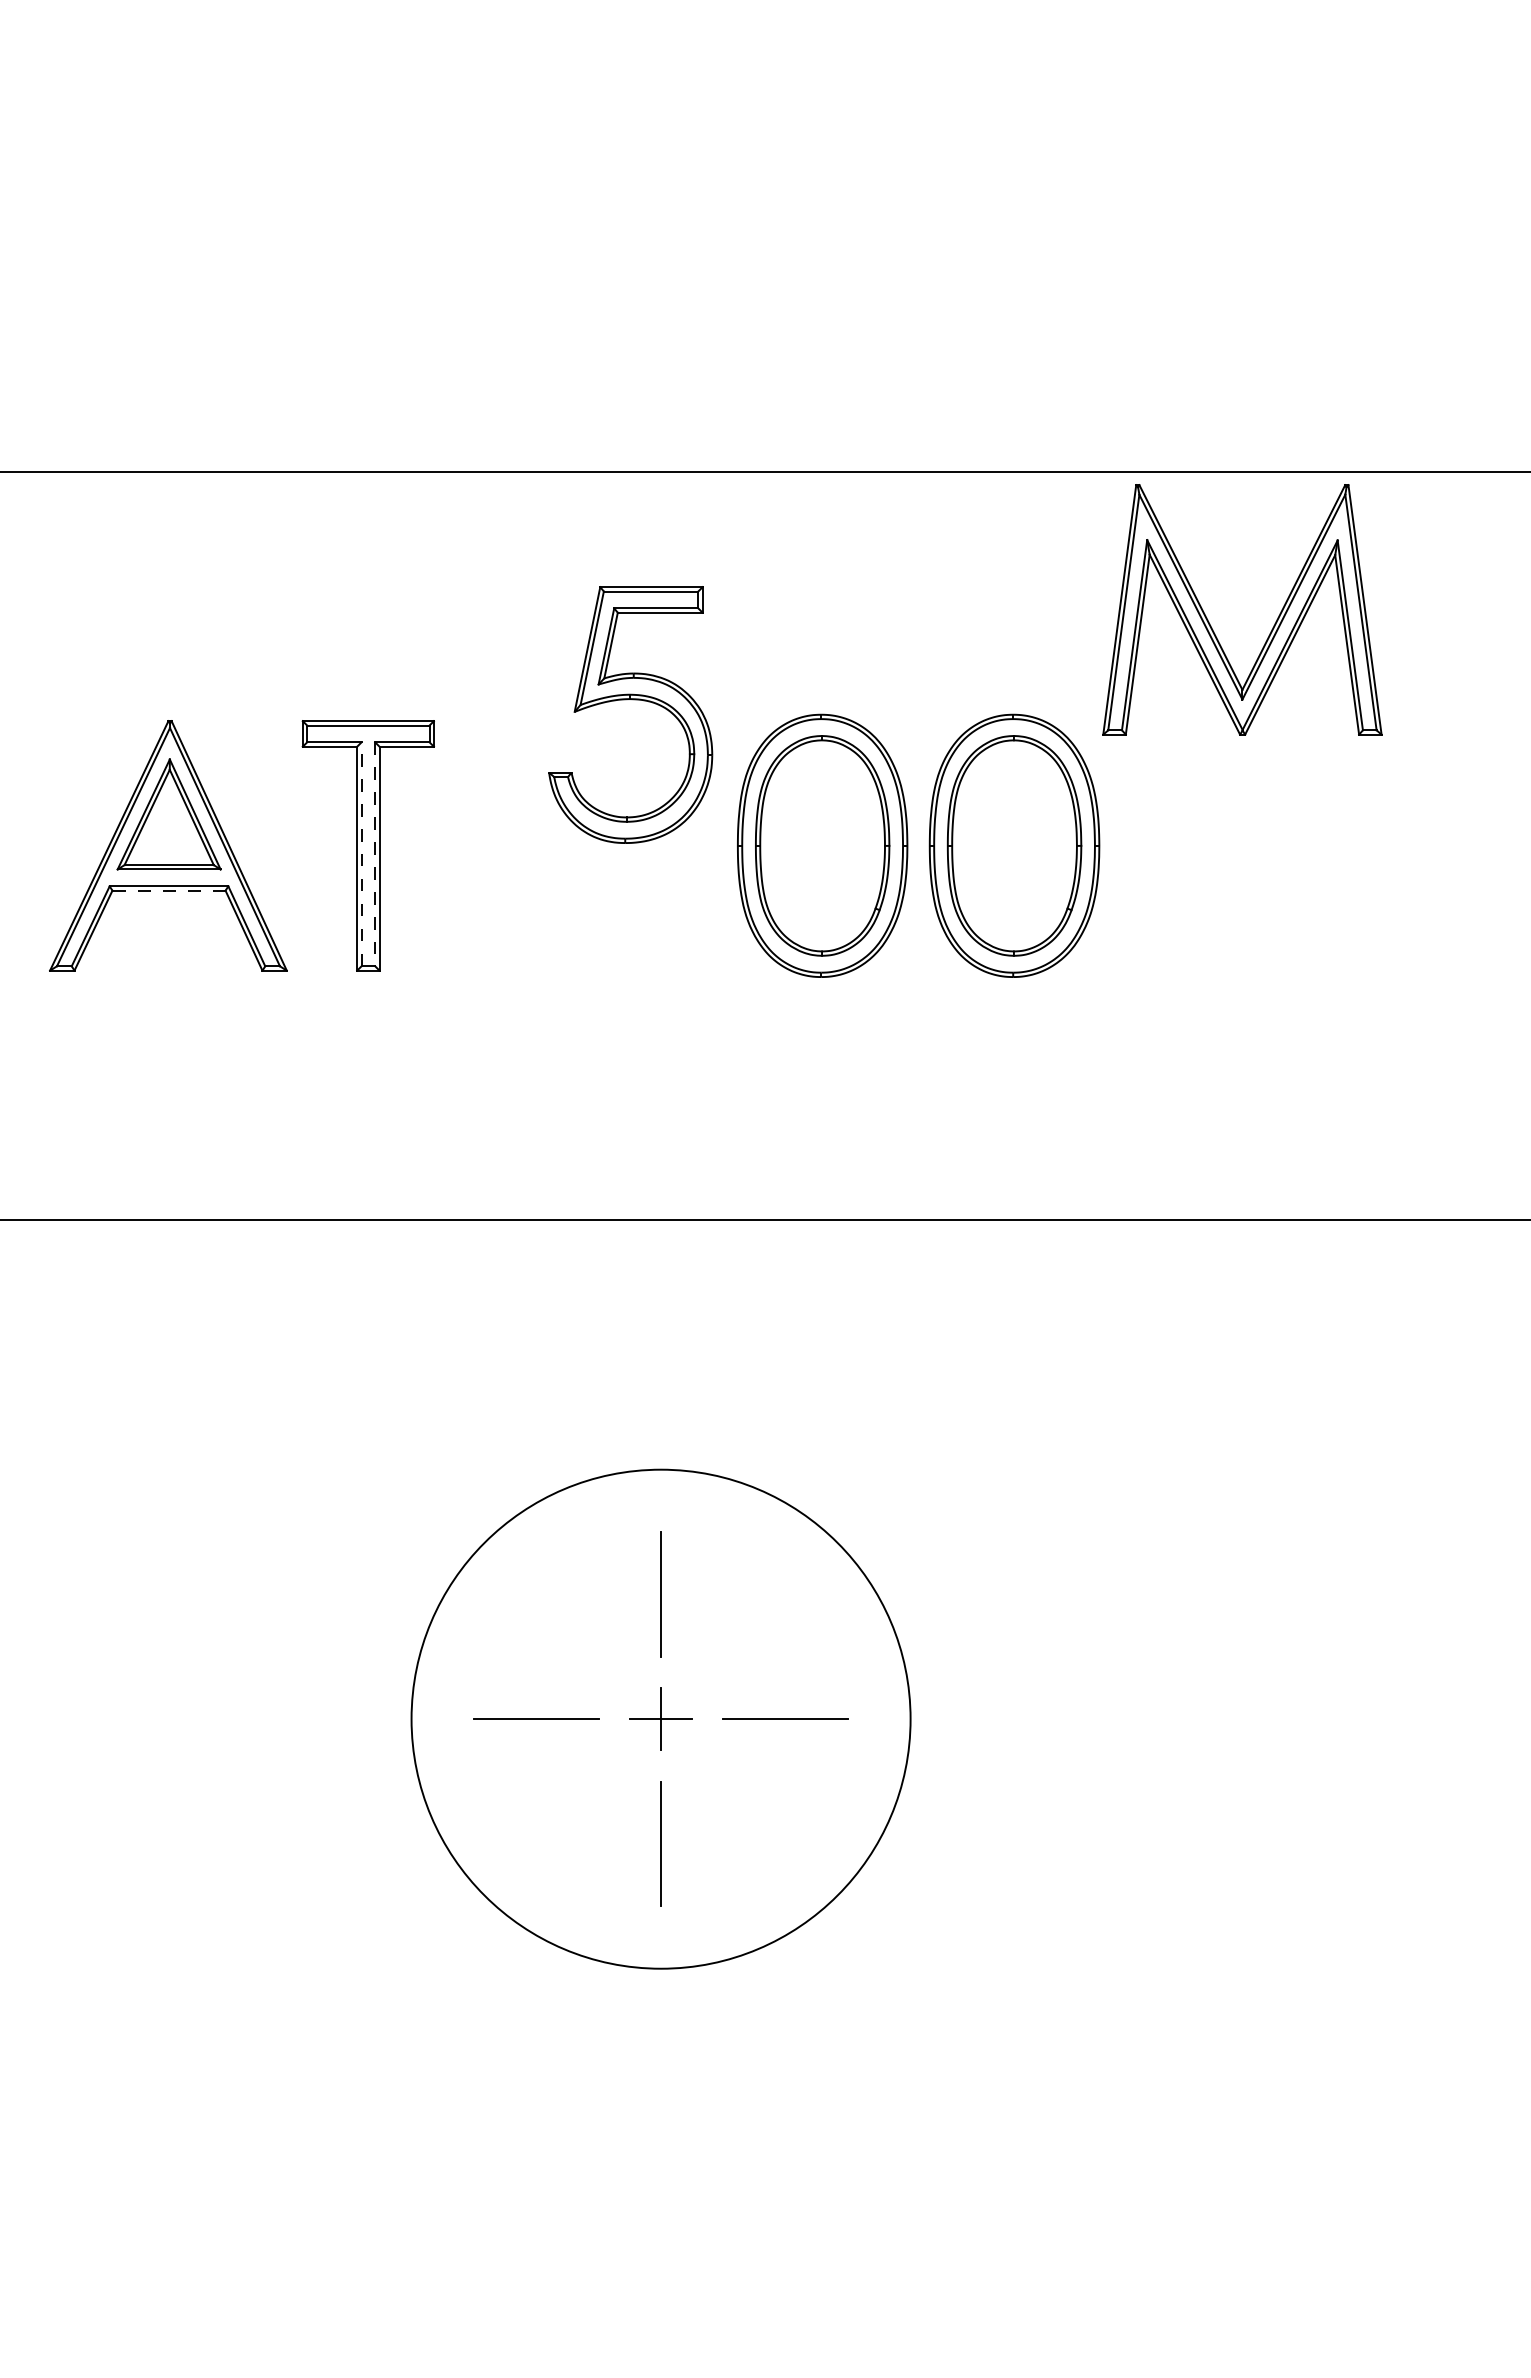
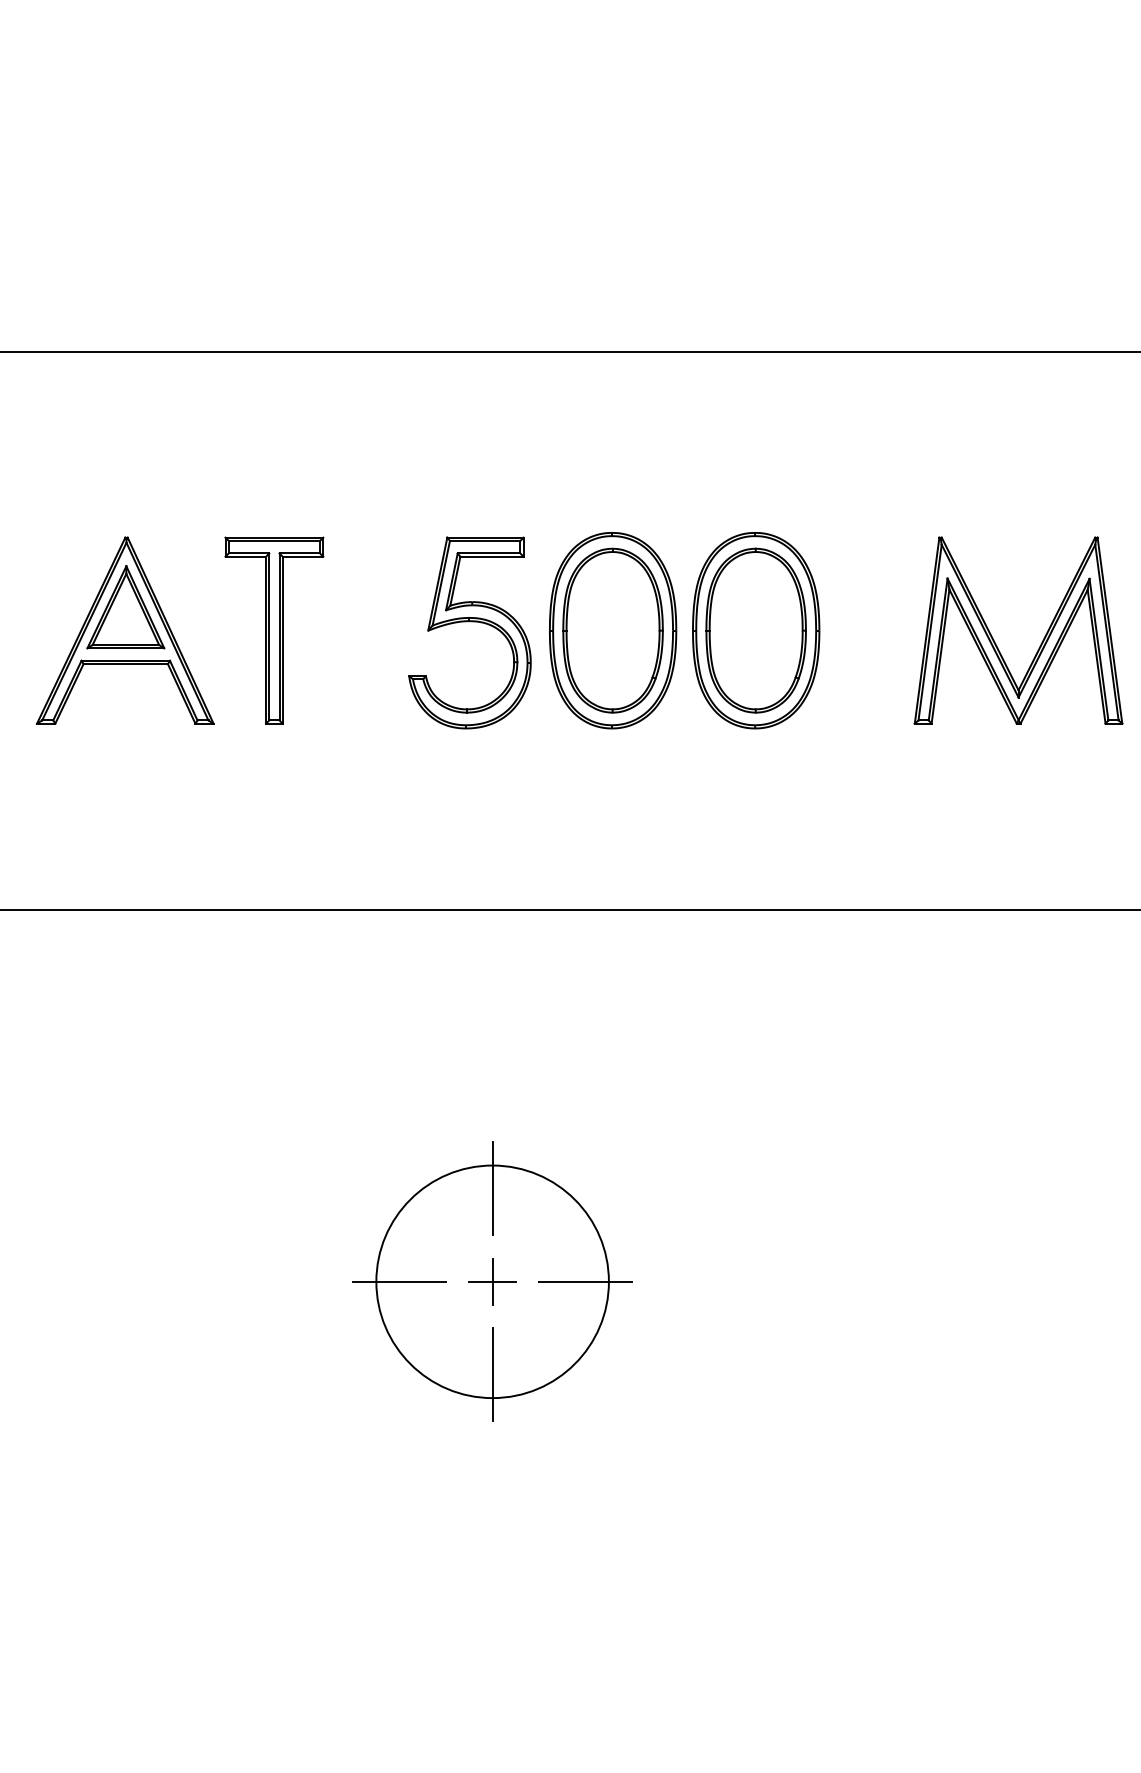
part: (1211, 625) -> (995, 642), moved
part: (632, 700) -> (471, 622), moved
line: (361, 854) -> (269, 637), dashed -> solid
line: (375, 854) -> (279, 637), dashed -> solid
line: (169, 890) -> (126, 663), dashed -> solid
circle: (661, 1719) -> (492, 1282), size x0.62

